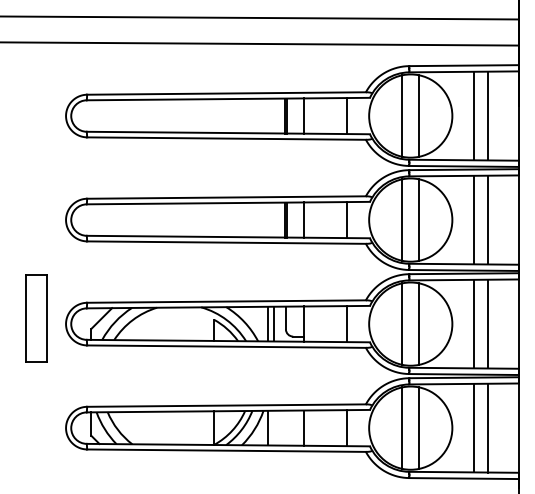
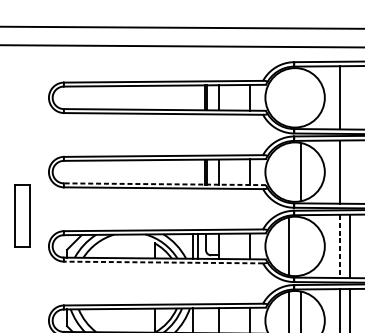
line: (402, 115) -> (289, 97), removed
line: (419, 115) -> (301, 97), removed
line: (487, 115) -> (349, 97), removed
line: (402, 219) -> (289, 171), removed
line: (487, 219) -> (349, 171), removed
line: (228, 237) -> (164, 184), solid -> dashed
part: (36, 318) -> (22, 215), moved
line: (419, 323) -> (301, 245), removed
line: (474, 324) -> (340, 246), solid -> dashed
line: (226, 346) -> (163, 262), solid -> dashed

